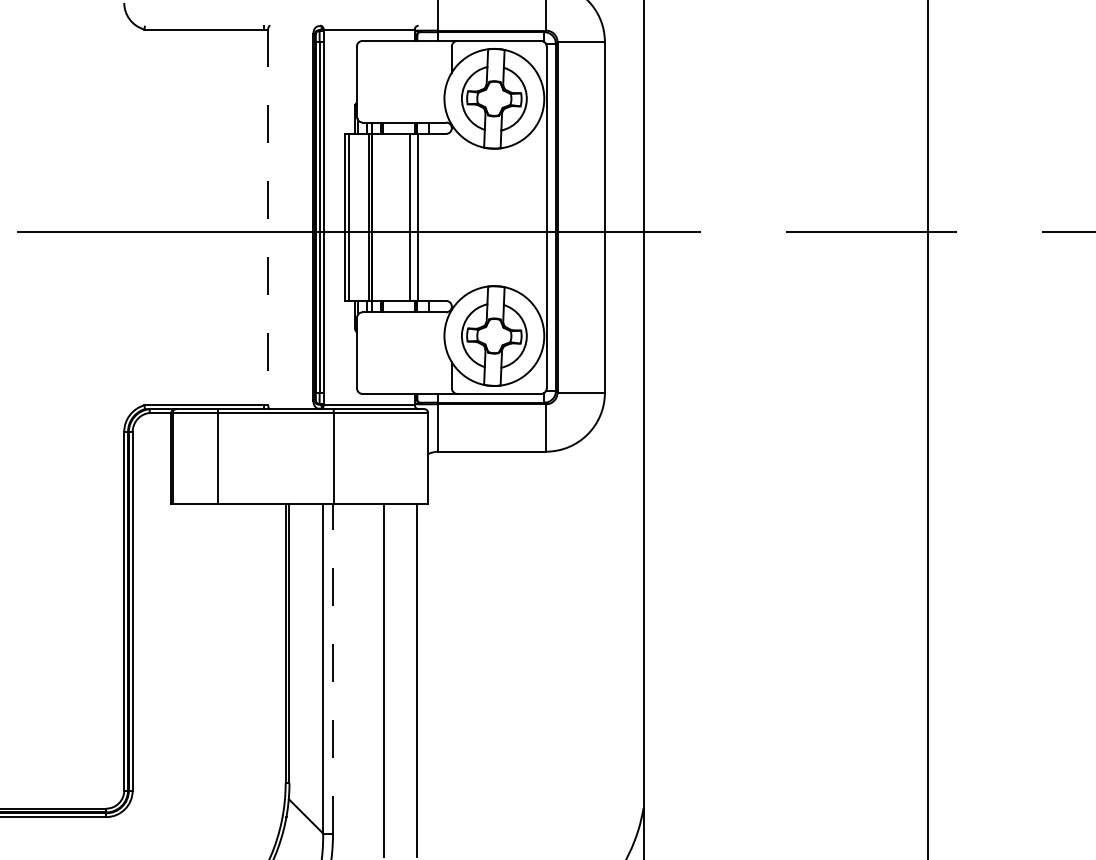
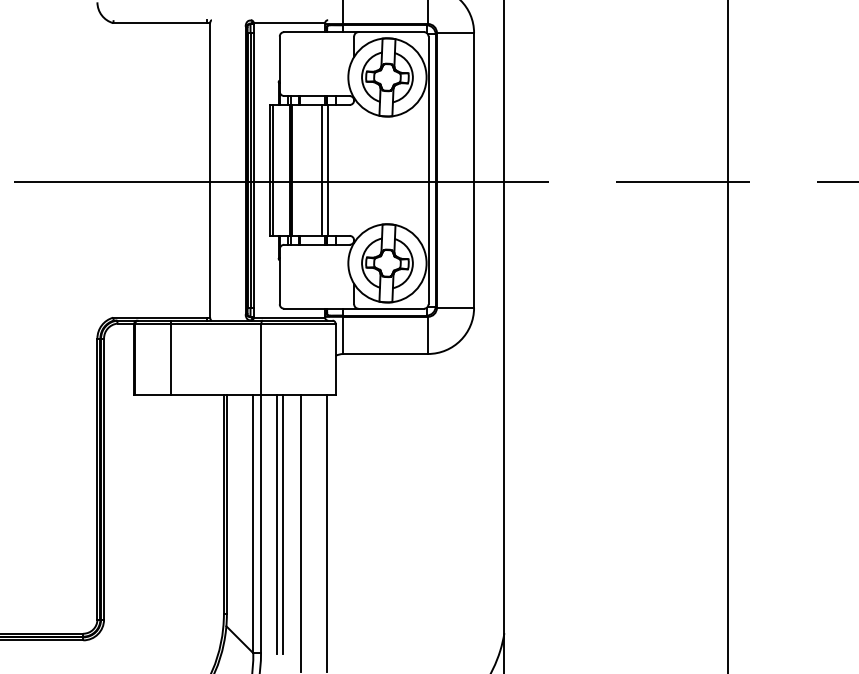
line: (268, 217) -> (210, 170), dashed -> solid
line: (333, 667) -> (261, 523), dashed -> solid
line: (352, 669) -> (276, 524), added
line: (361, 669) -> (283, 524), added

